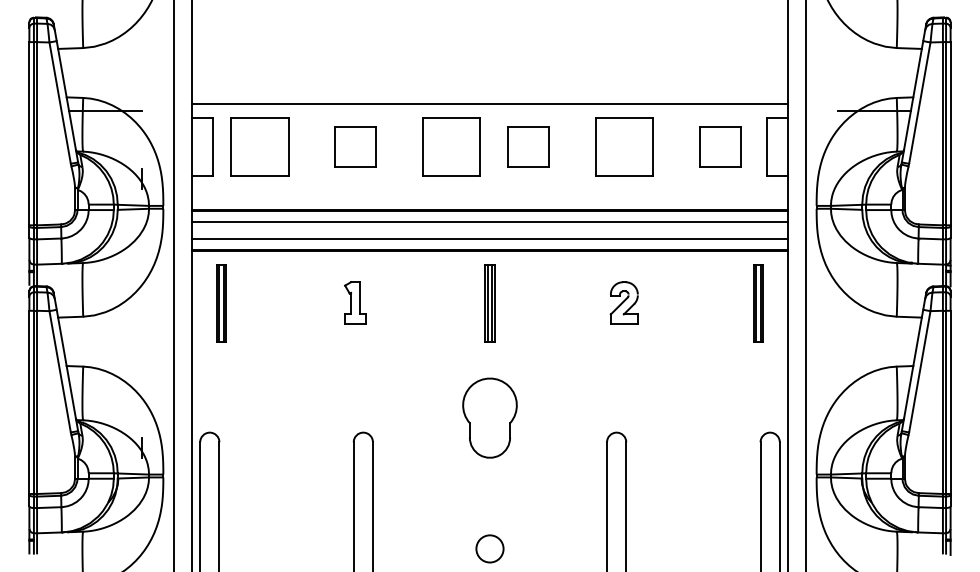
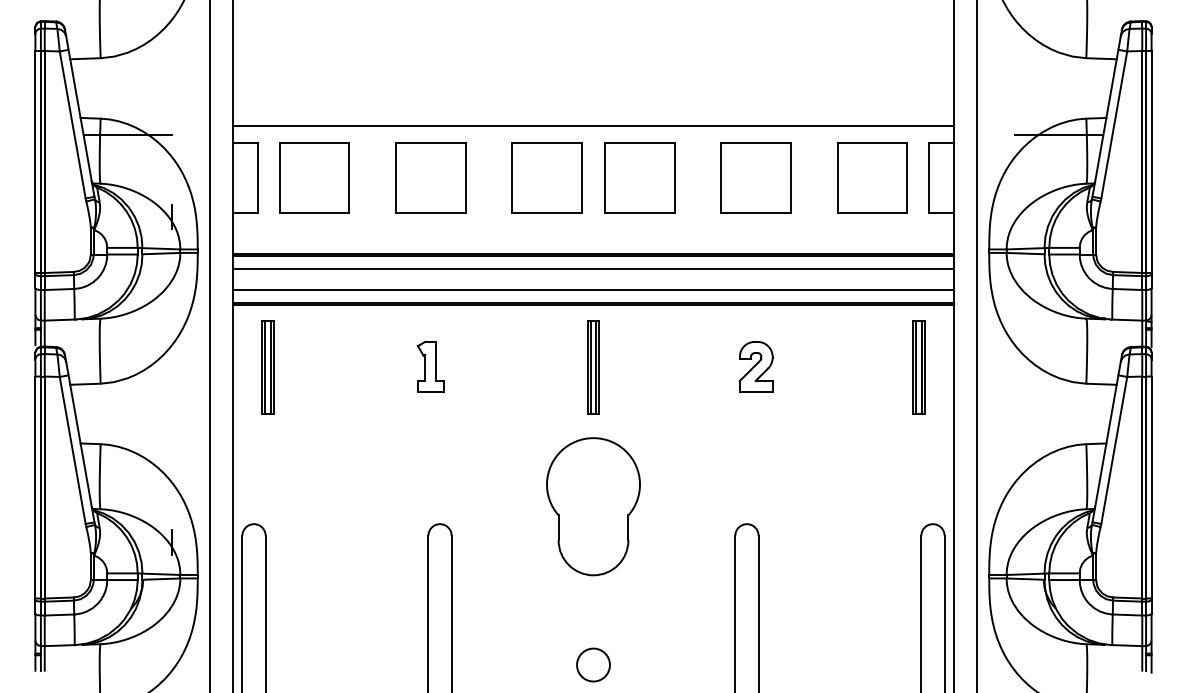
part: (355, 146) -> (430, 177), size x1.43
part: (528, 146) -> (640, 177), size x1.43
part: (720, 146) -> (872, 177), size x1.43
part: (489, 417) -> (592, 505), size x1.43

